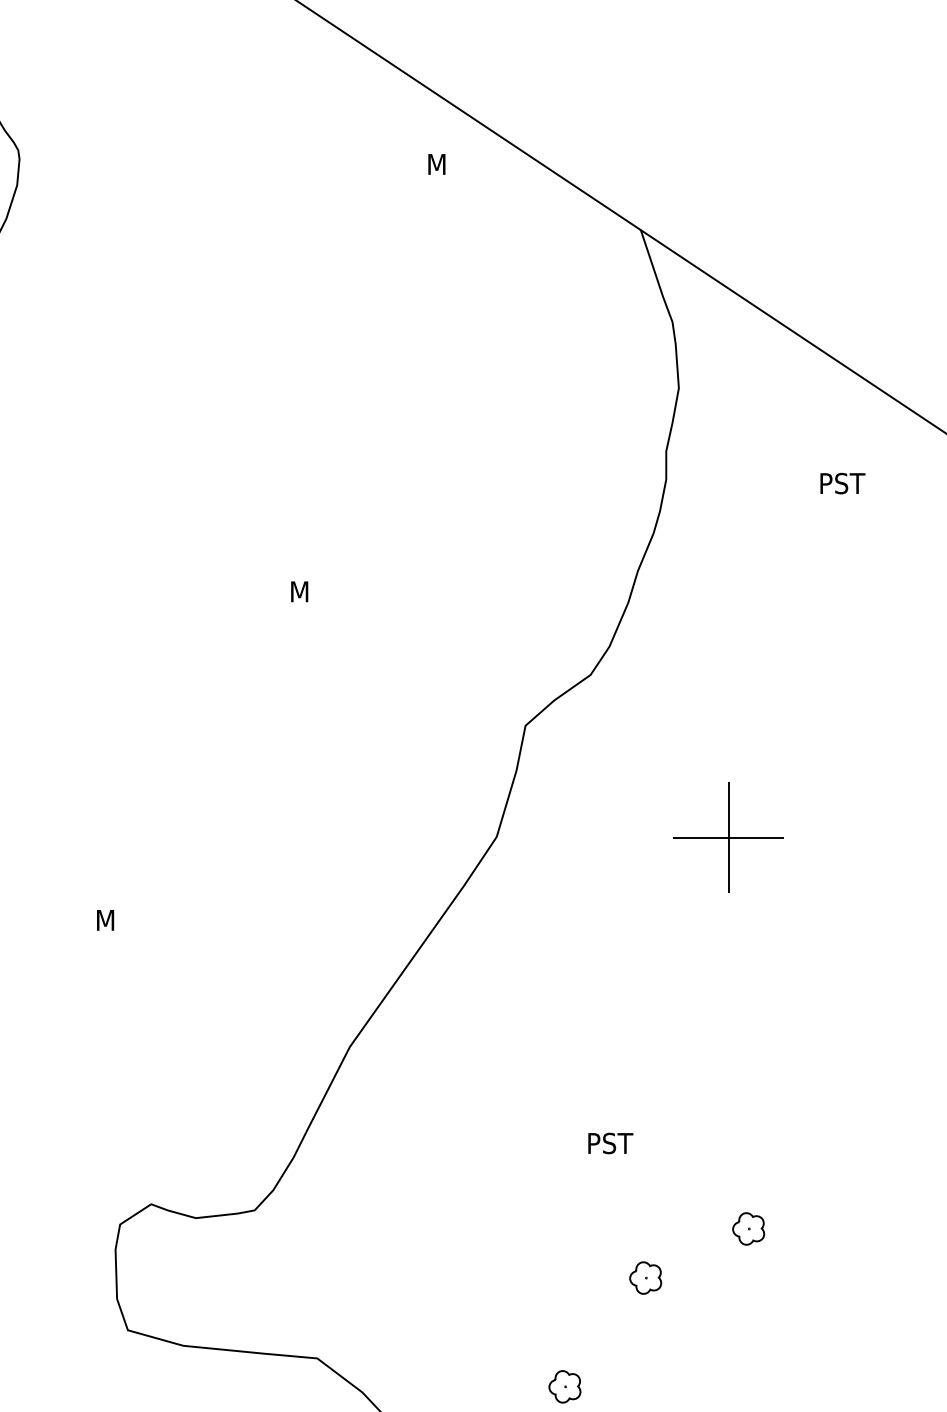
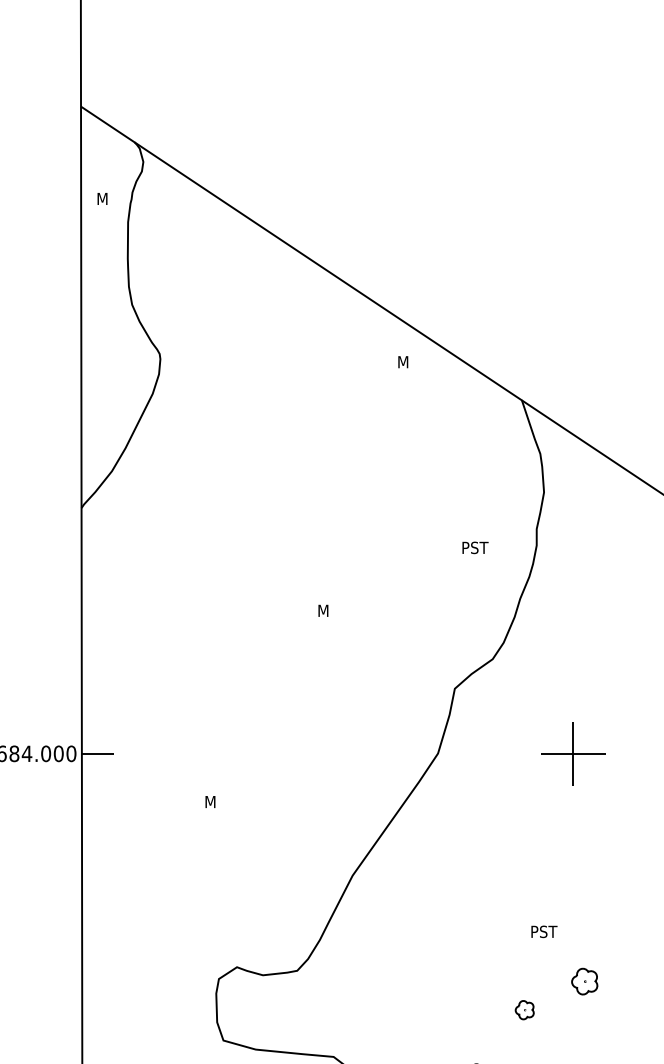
text: (842, 482) -> (475, 547), moved
text: (610, 1142) -> (544, 931), moved
part: (748, 1228) -> (584, 981), size x1.4

